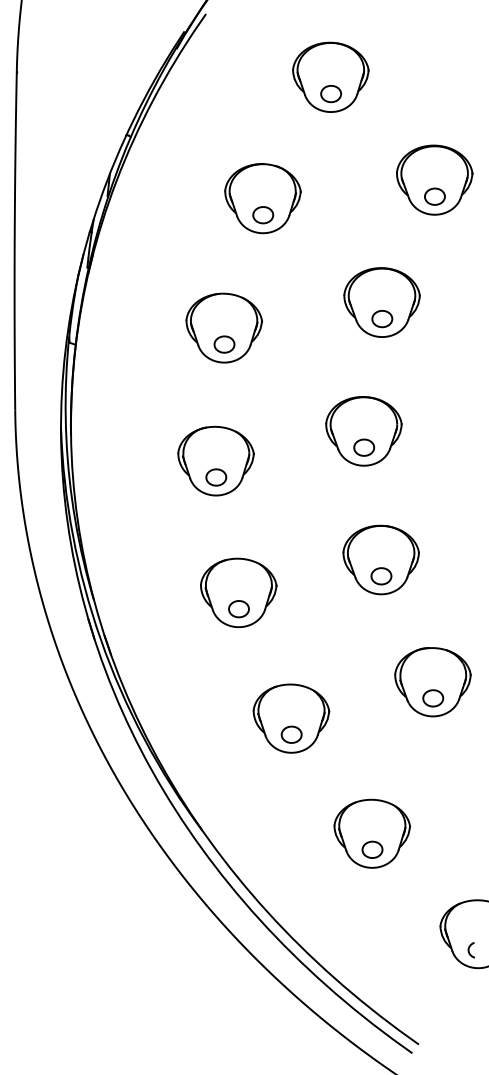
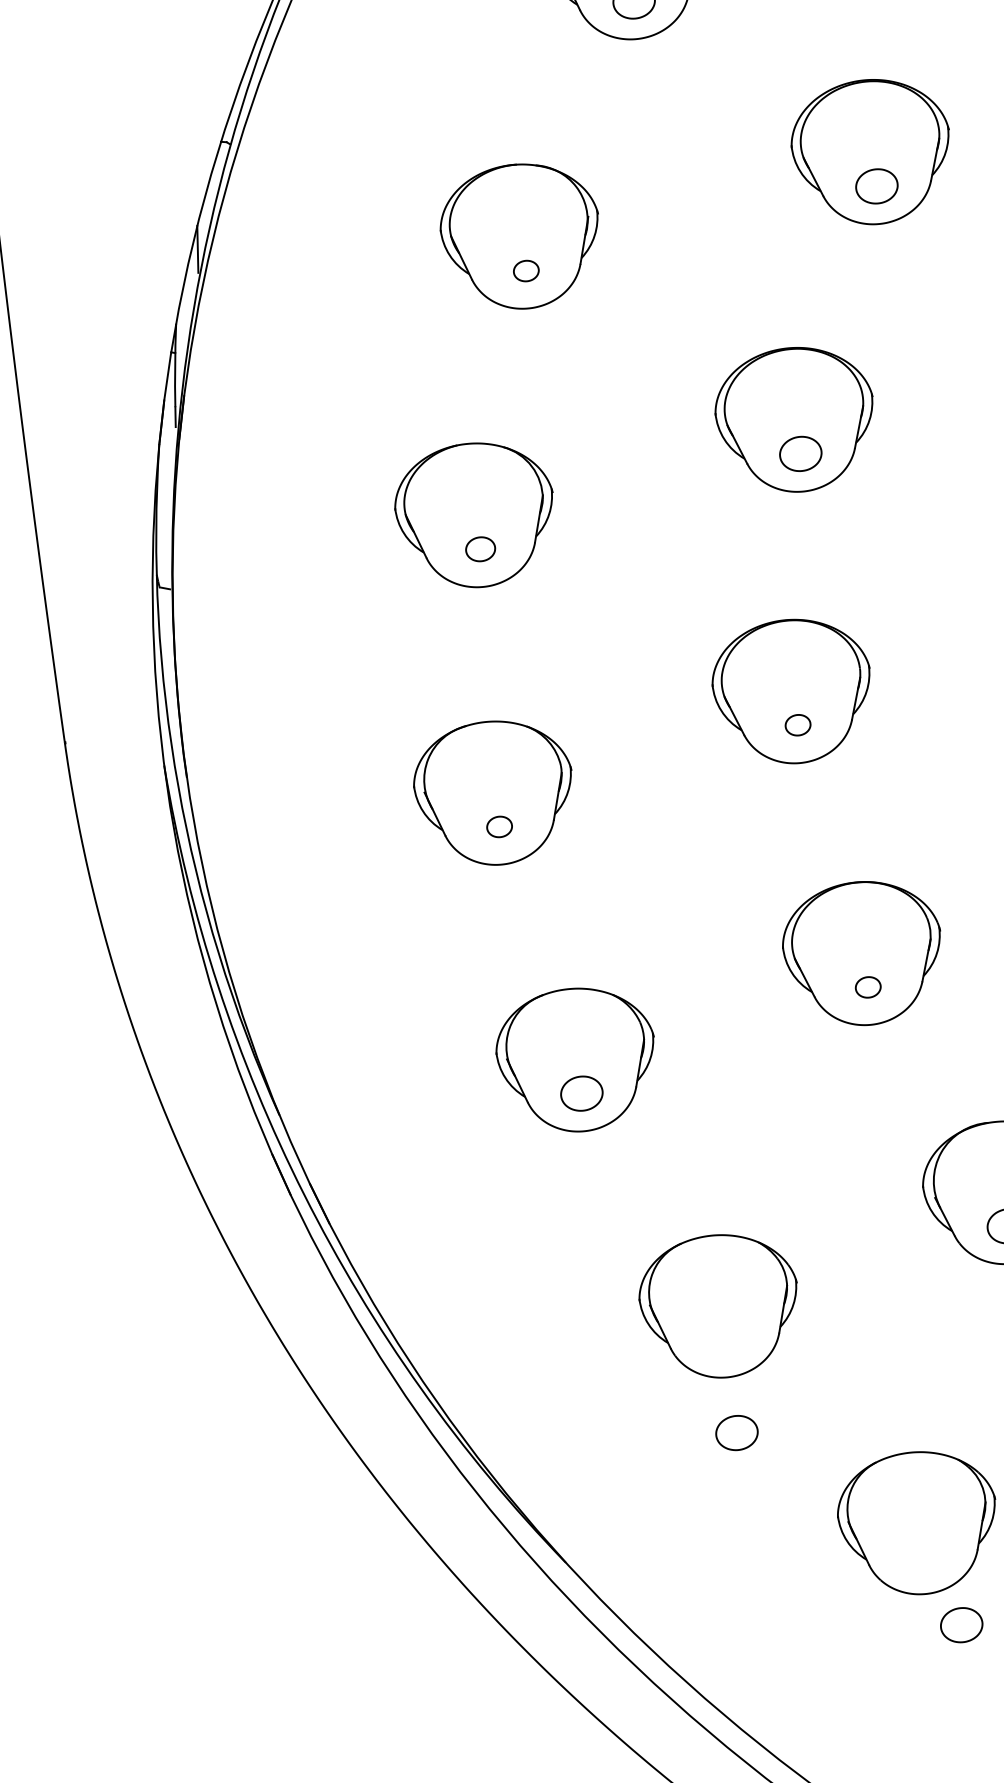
part: (263, 215) -> (526, 271), size x0.6
part: (224, 344) -> (480, 549), size x0.7
part: (364, 447) -> (798, 724), size x0.6
part: (216, 477) -> (499, 826), size x0.6
part: (381, 576) -> (868, 987), size x0.6
part: (291, 734) -> (736, 1432), moved
part: (372, 849) -> (961, 1624), moved

